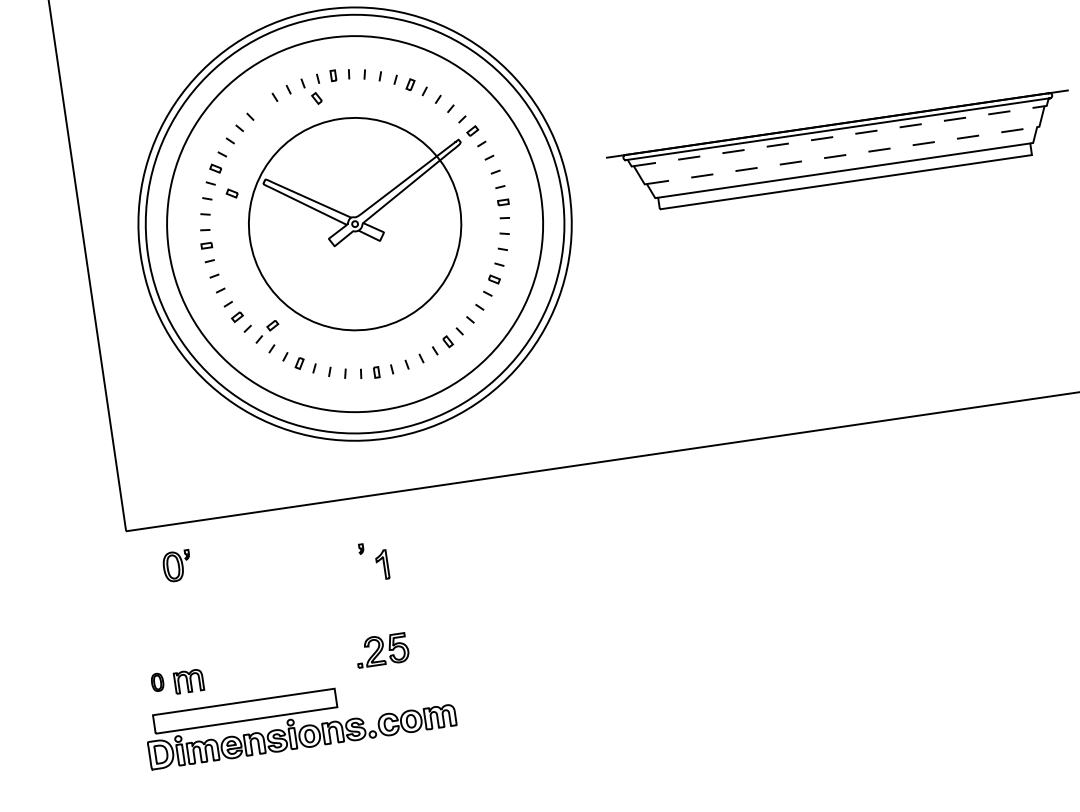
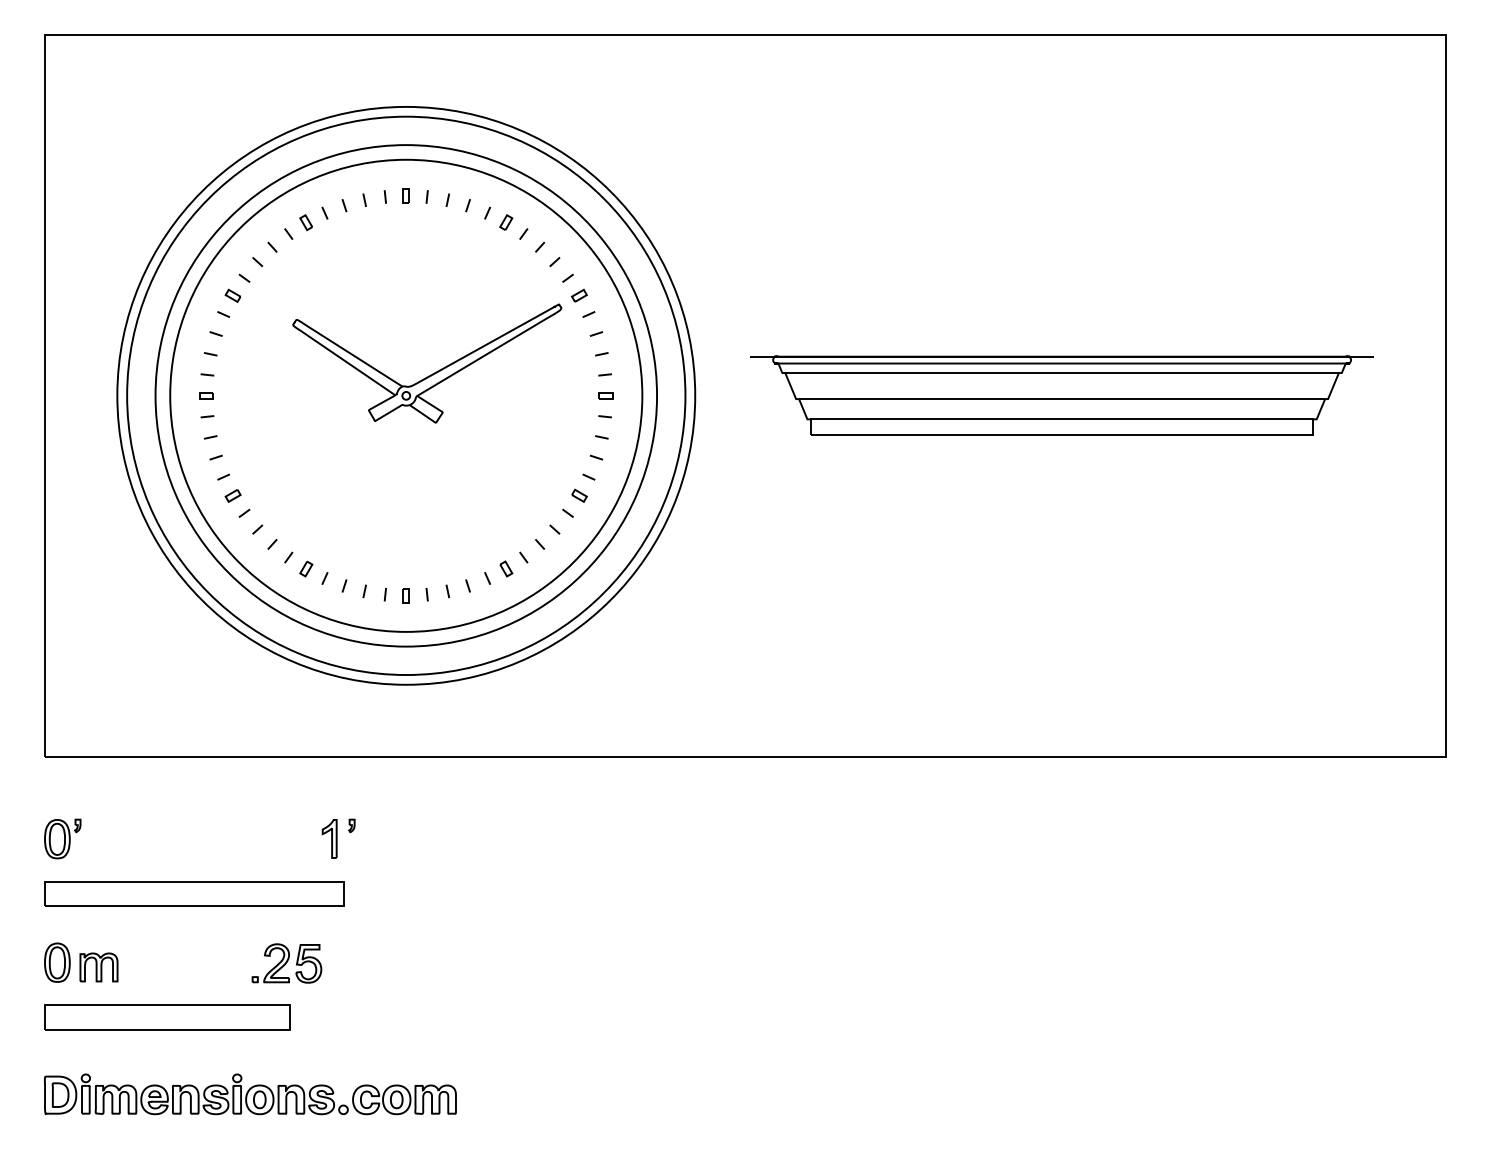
part: (316, 98) -> (305, 222), moved
line: (839, 135) -> (1062, 372), dashed -> solid
line: (842, 155) -> (1062, 399), dashed -> solid
part: (231, 193) -> (249, 331), removed
circle: (355, 223) -> (406, 395), size x1.67
part: (272, 325) -> (277, 513), removed
part: (382, 564) -> (329, 838), moved
part: (177, 565) -> (62, 838), moved
part: (251, 616) -> (194, 893), added
part: (381, 650) -> (286, 963), moved
part: (157, 682) -> (57, 962), size x1.67
part: (302, 733) -> (250, 1094), moved

